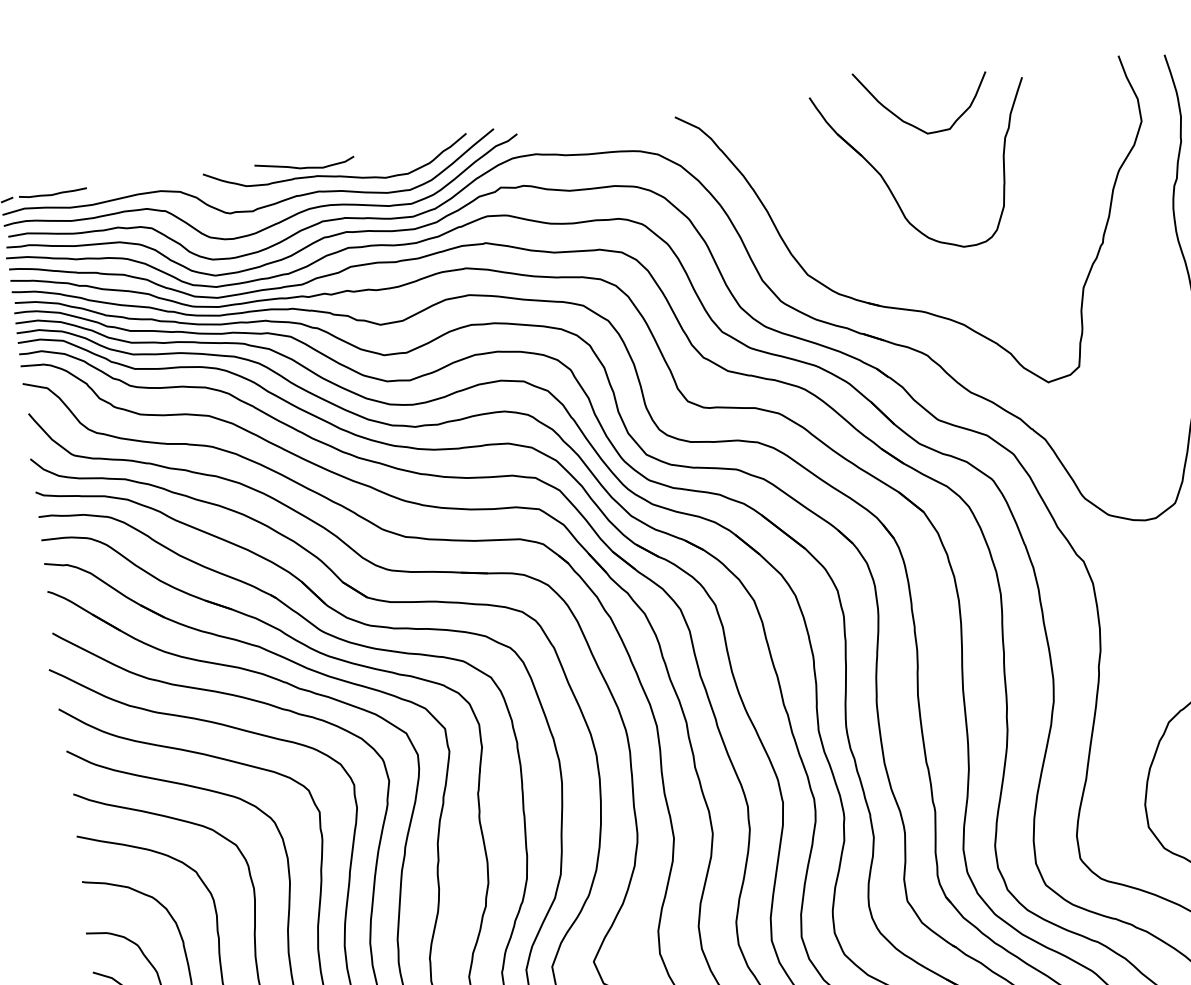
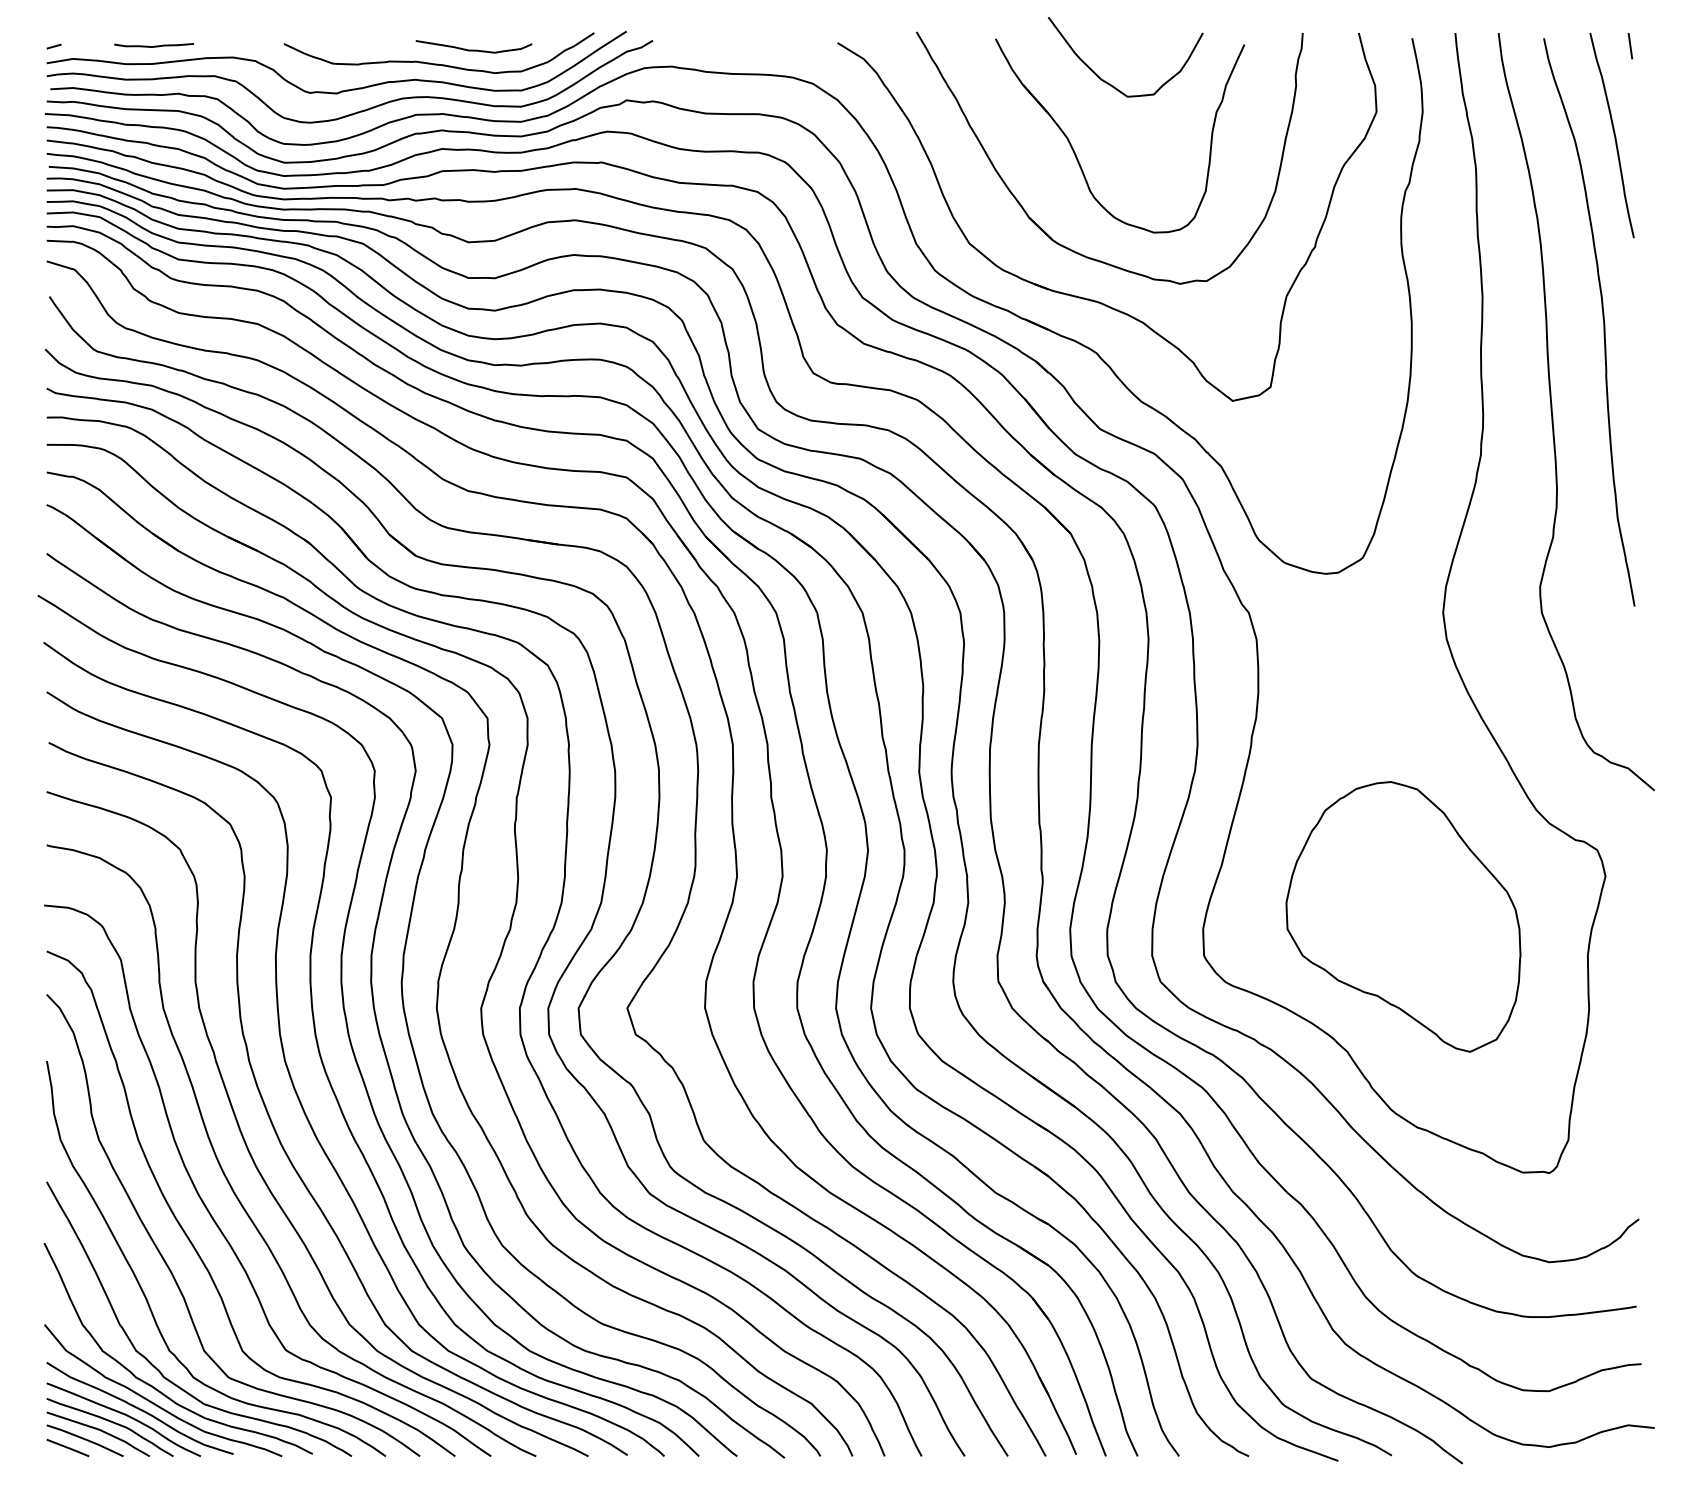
curve: (304, 167) -> (473, 49), moved
curve: (53, 193) -> (154, 45), moved
part: (867, 253) -> (1041, 227), added

